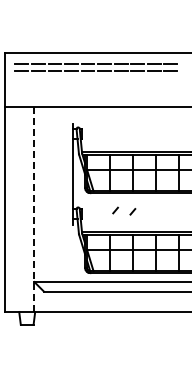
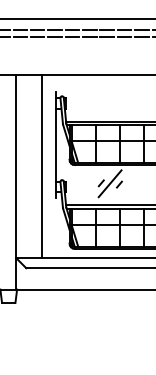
line: (58, 194) -> (41, 166), added
line: (34, 209) -> (16, 182), dashed -> solid
line: (123, 210) -> (109, 183), added

